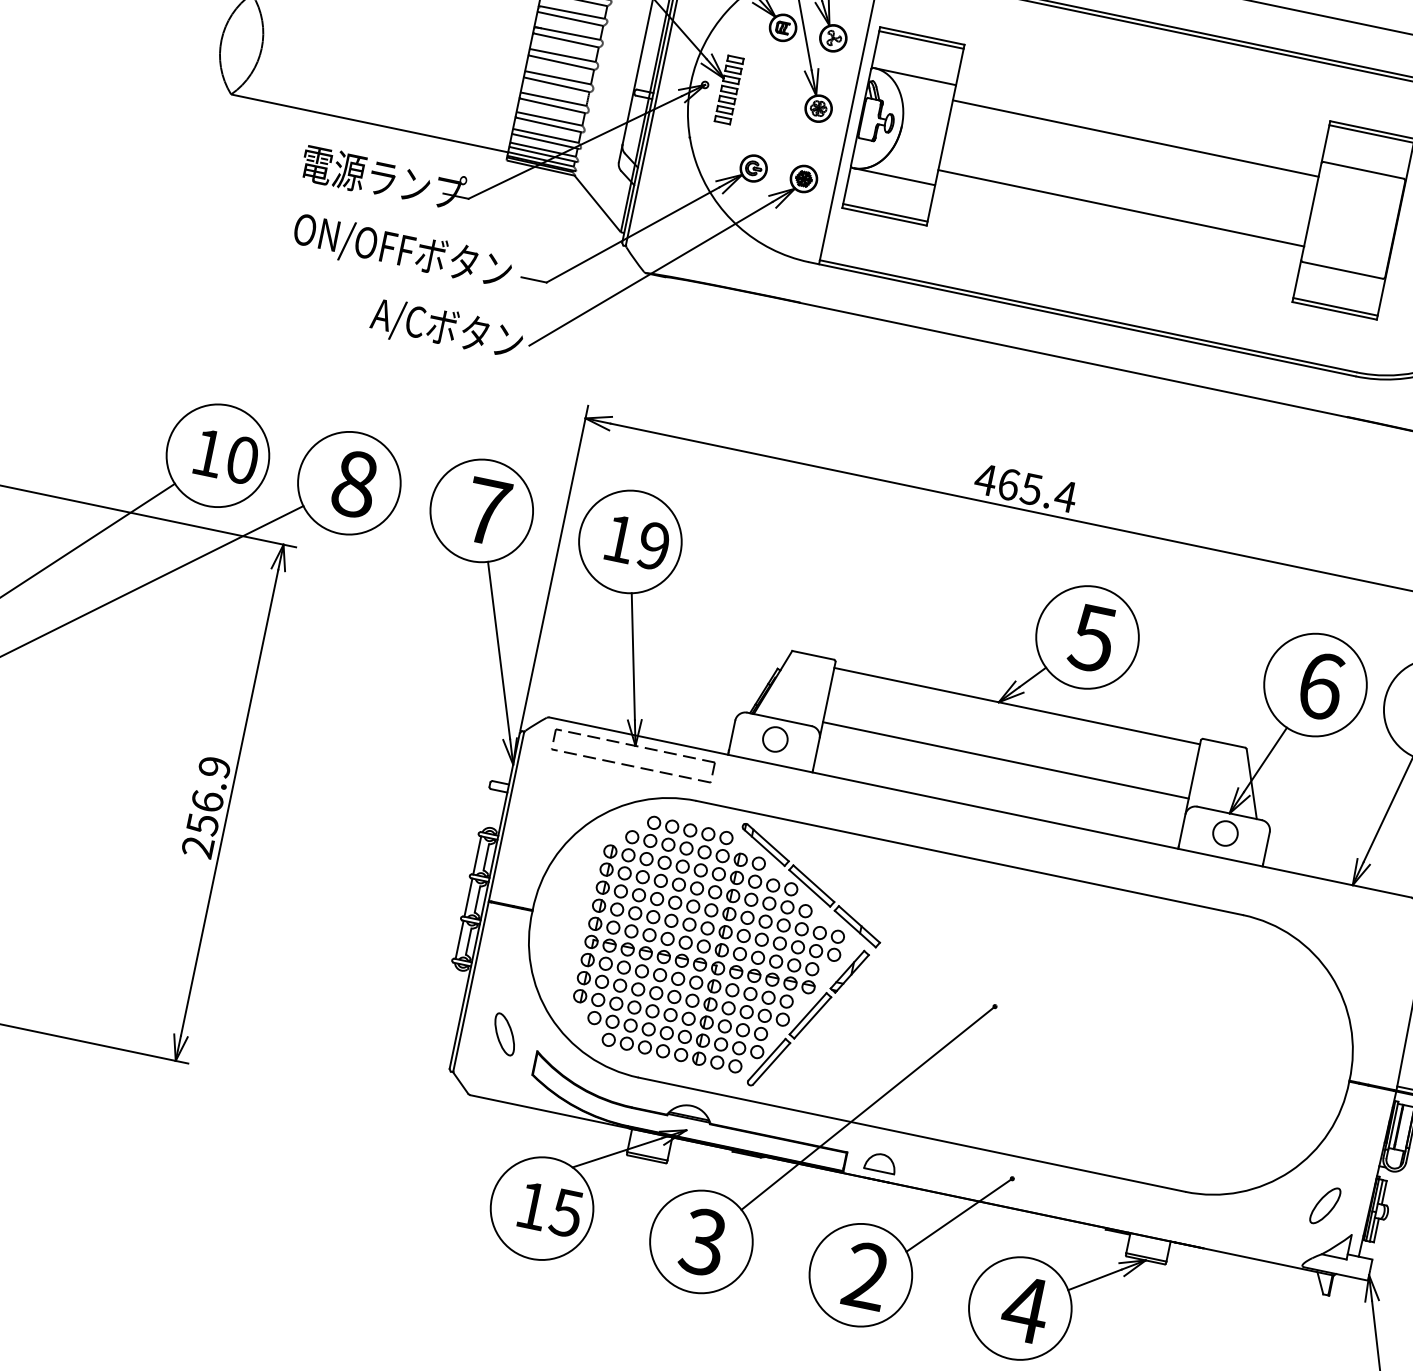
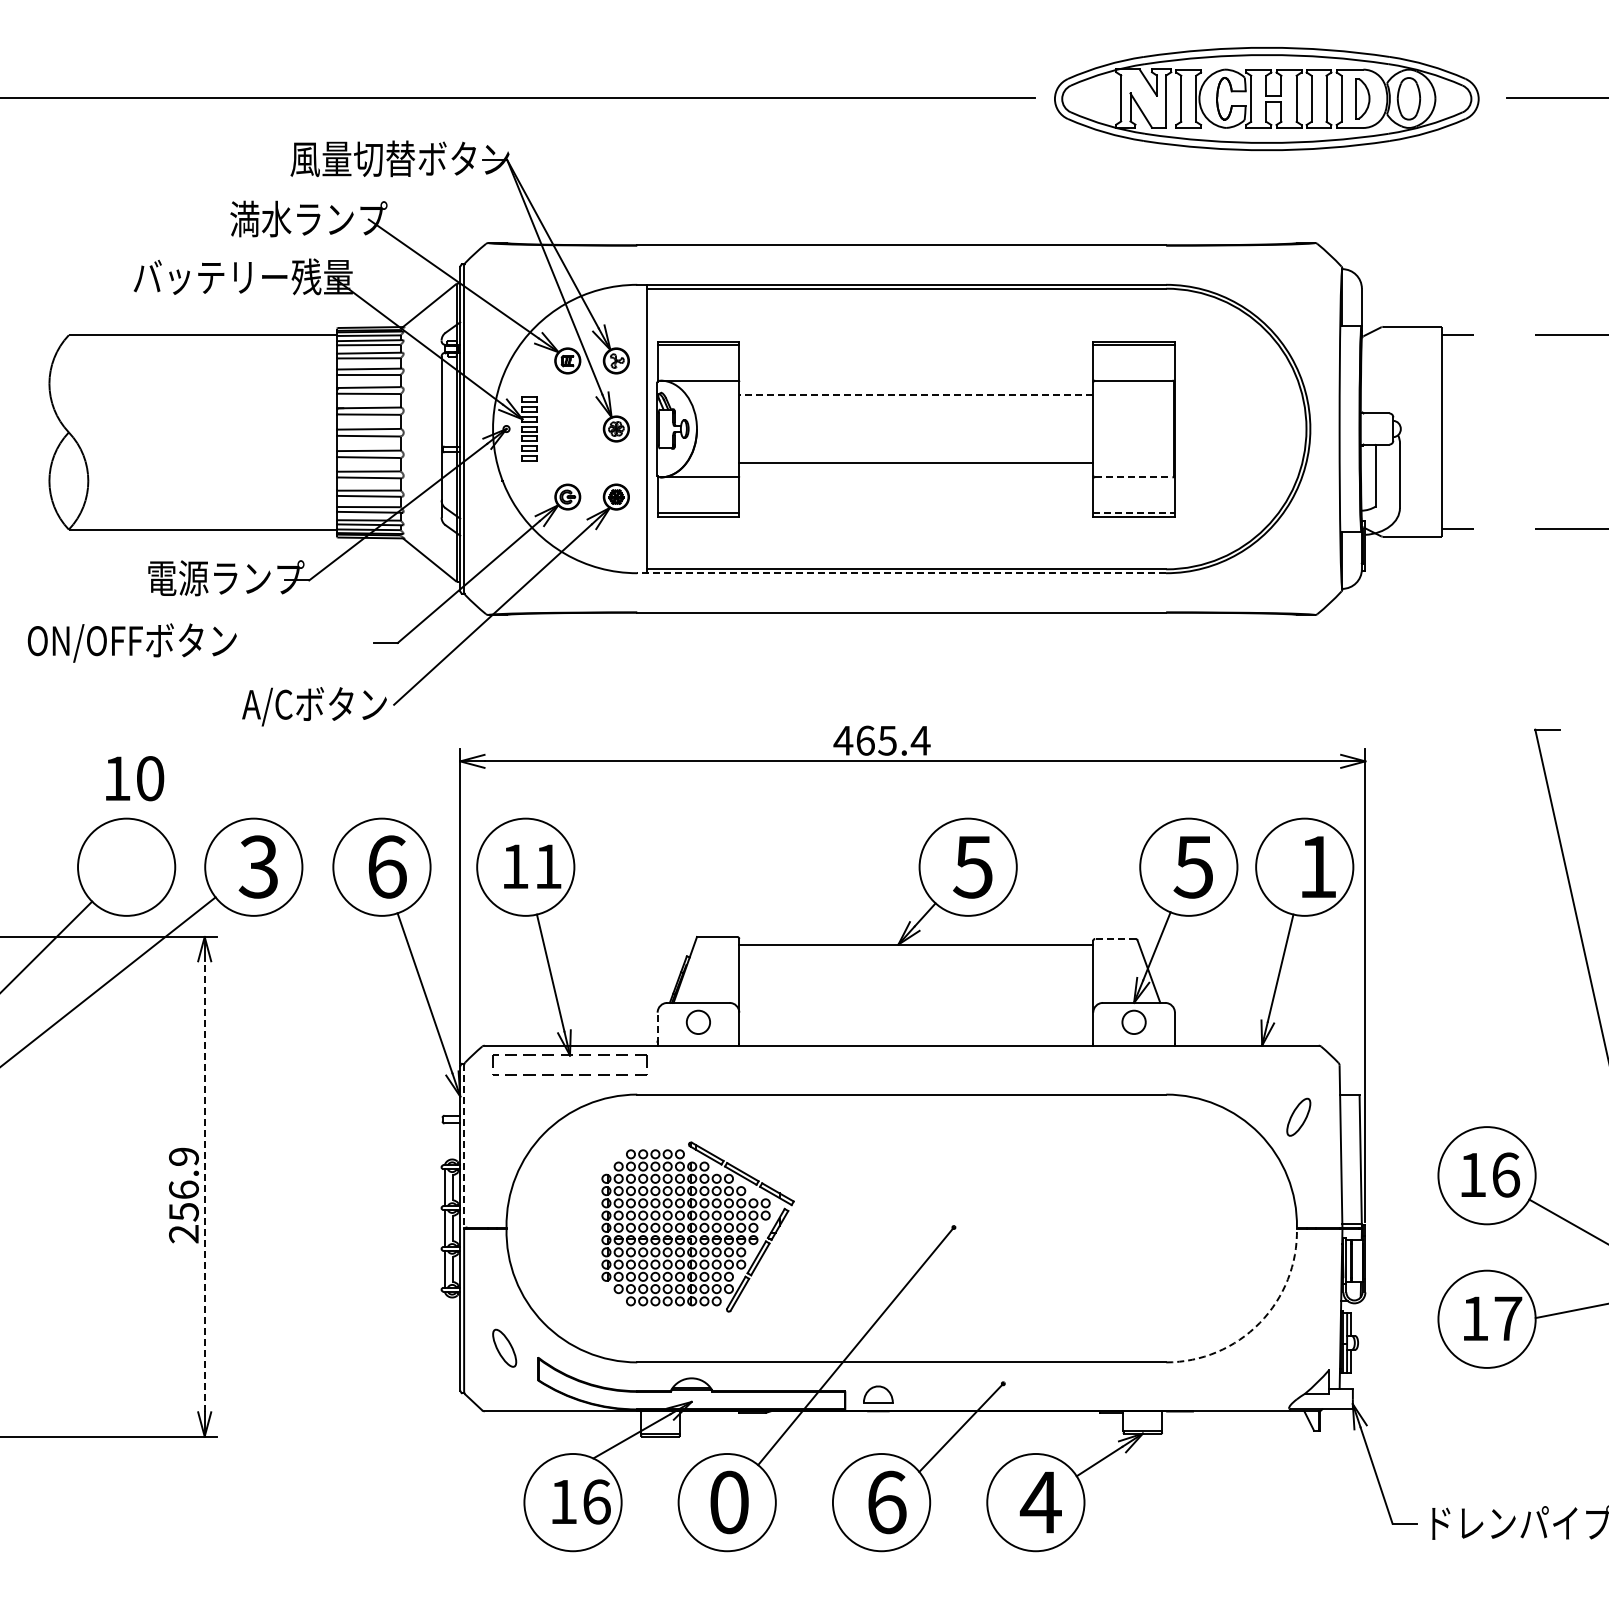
line: (1135, 138) -> (916, 395), solid -> dashed
text: (401, 251) -> (131, 642), moved
line: (1342, 270) -> (1133, 477), solid -> dashed
line: (1335, 306) -> (1134, 512), solid -> dashed
line: (1082, 319) -> (901, 573), solid -> dashed
text: (227, 456) -> (135, 778), moved
text: (354, 483) -> (258, 866), 8 -> 3
text: (487, 511) -> (387, 866), 7 -> 6
text: (653, 545) -> (547, 866), 19 -> 11
text: (1320, 685) -> (1193, 866), 6 -> 5
line: (731, 736) -> (657, 1028), solid -> dashed
line: (1223, 742) -> (1114, 938), solid -> dashed
line: (1006, 760) -> (916, 997), removed
line: (229, 802) -> (204, 1186), solid -> dashed
line: (507, 816) -> (464, 1145), solid -> dashed
part: (730, 950) -> (697, 1226), size x0.7
arc: (1290, 1170) -> (1259, 1322), solid -> dashed
part: (1325, 1204) -> (1298, 1116), moved
text: (566, 1212) -> (596, 1501), 15 -> 16
text: (702, 1242) -> (728, 1502), 3 -> 0
text: (866, 1276) -> (886, 1502), 2 -> 6

